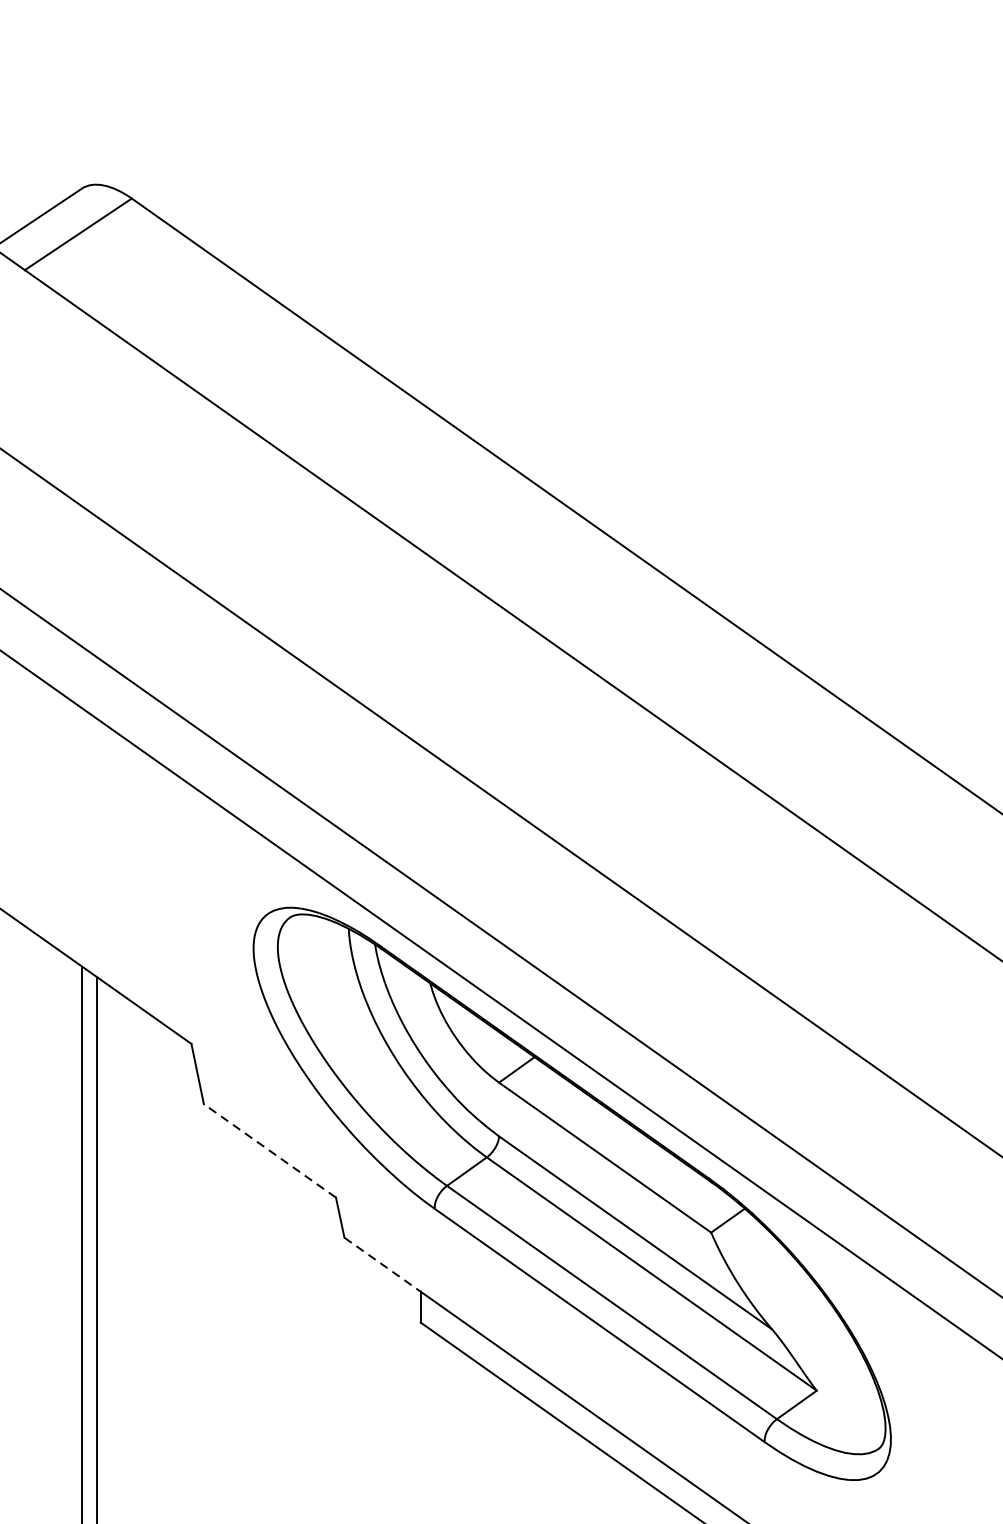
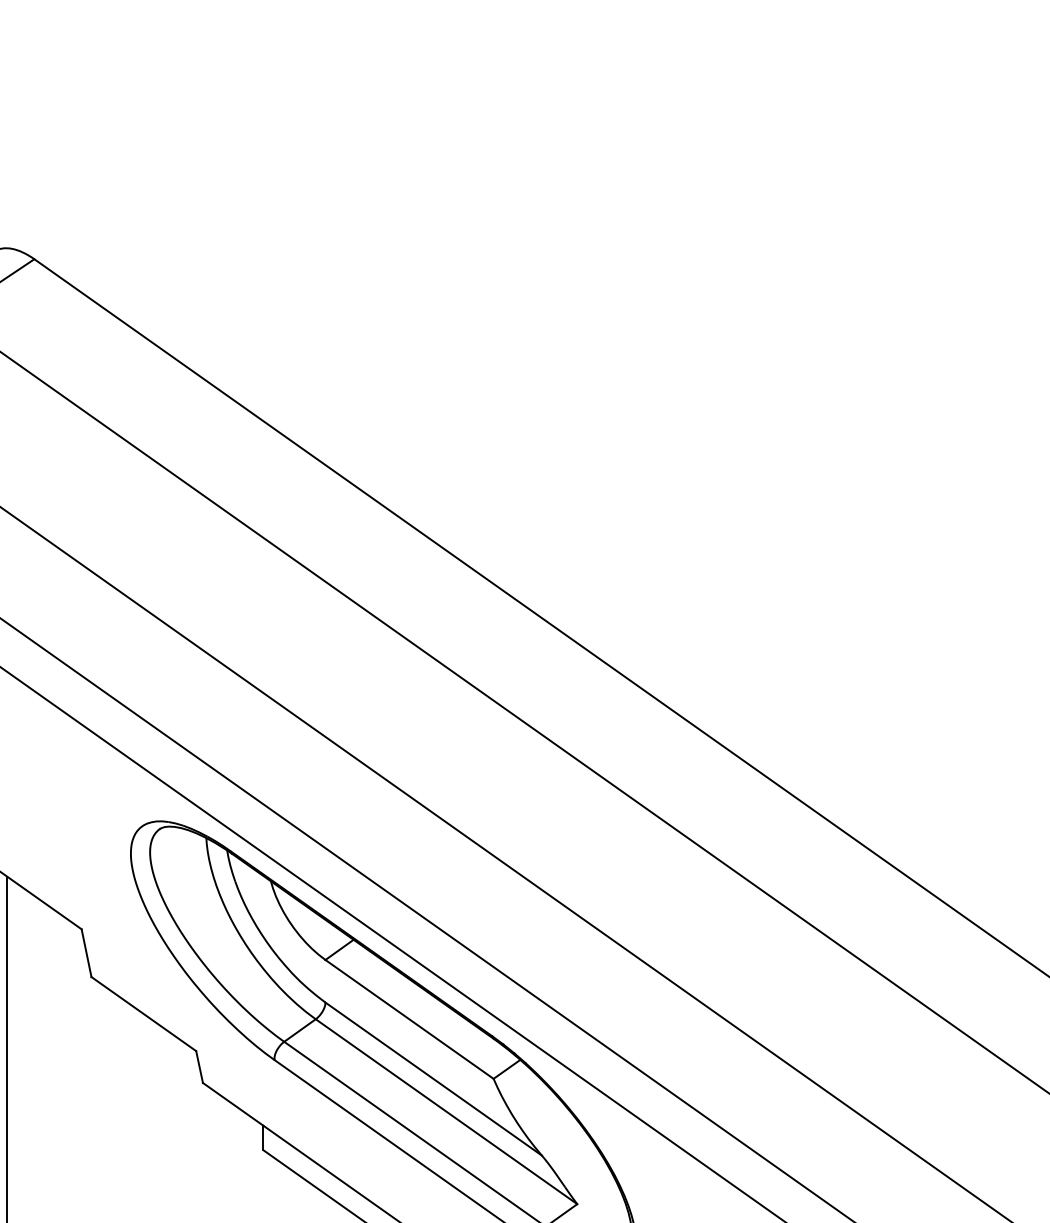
line: (269, 1150) -> (143, 1013), dashed -> solid
line: (383, 1264) -> (233, 1104), dashed -> solid

